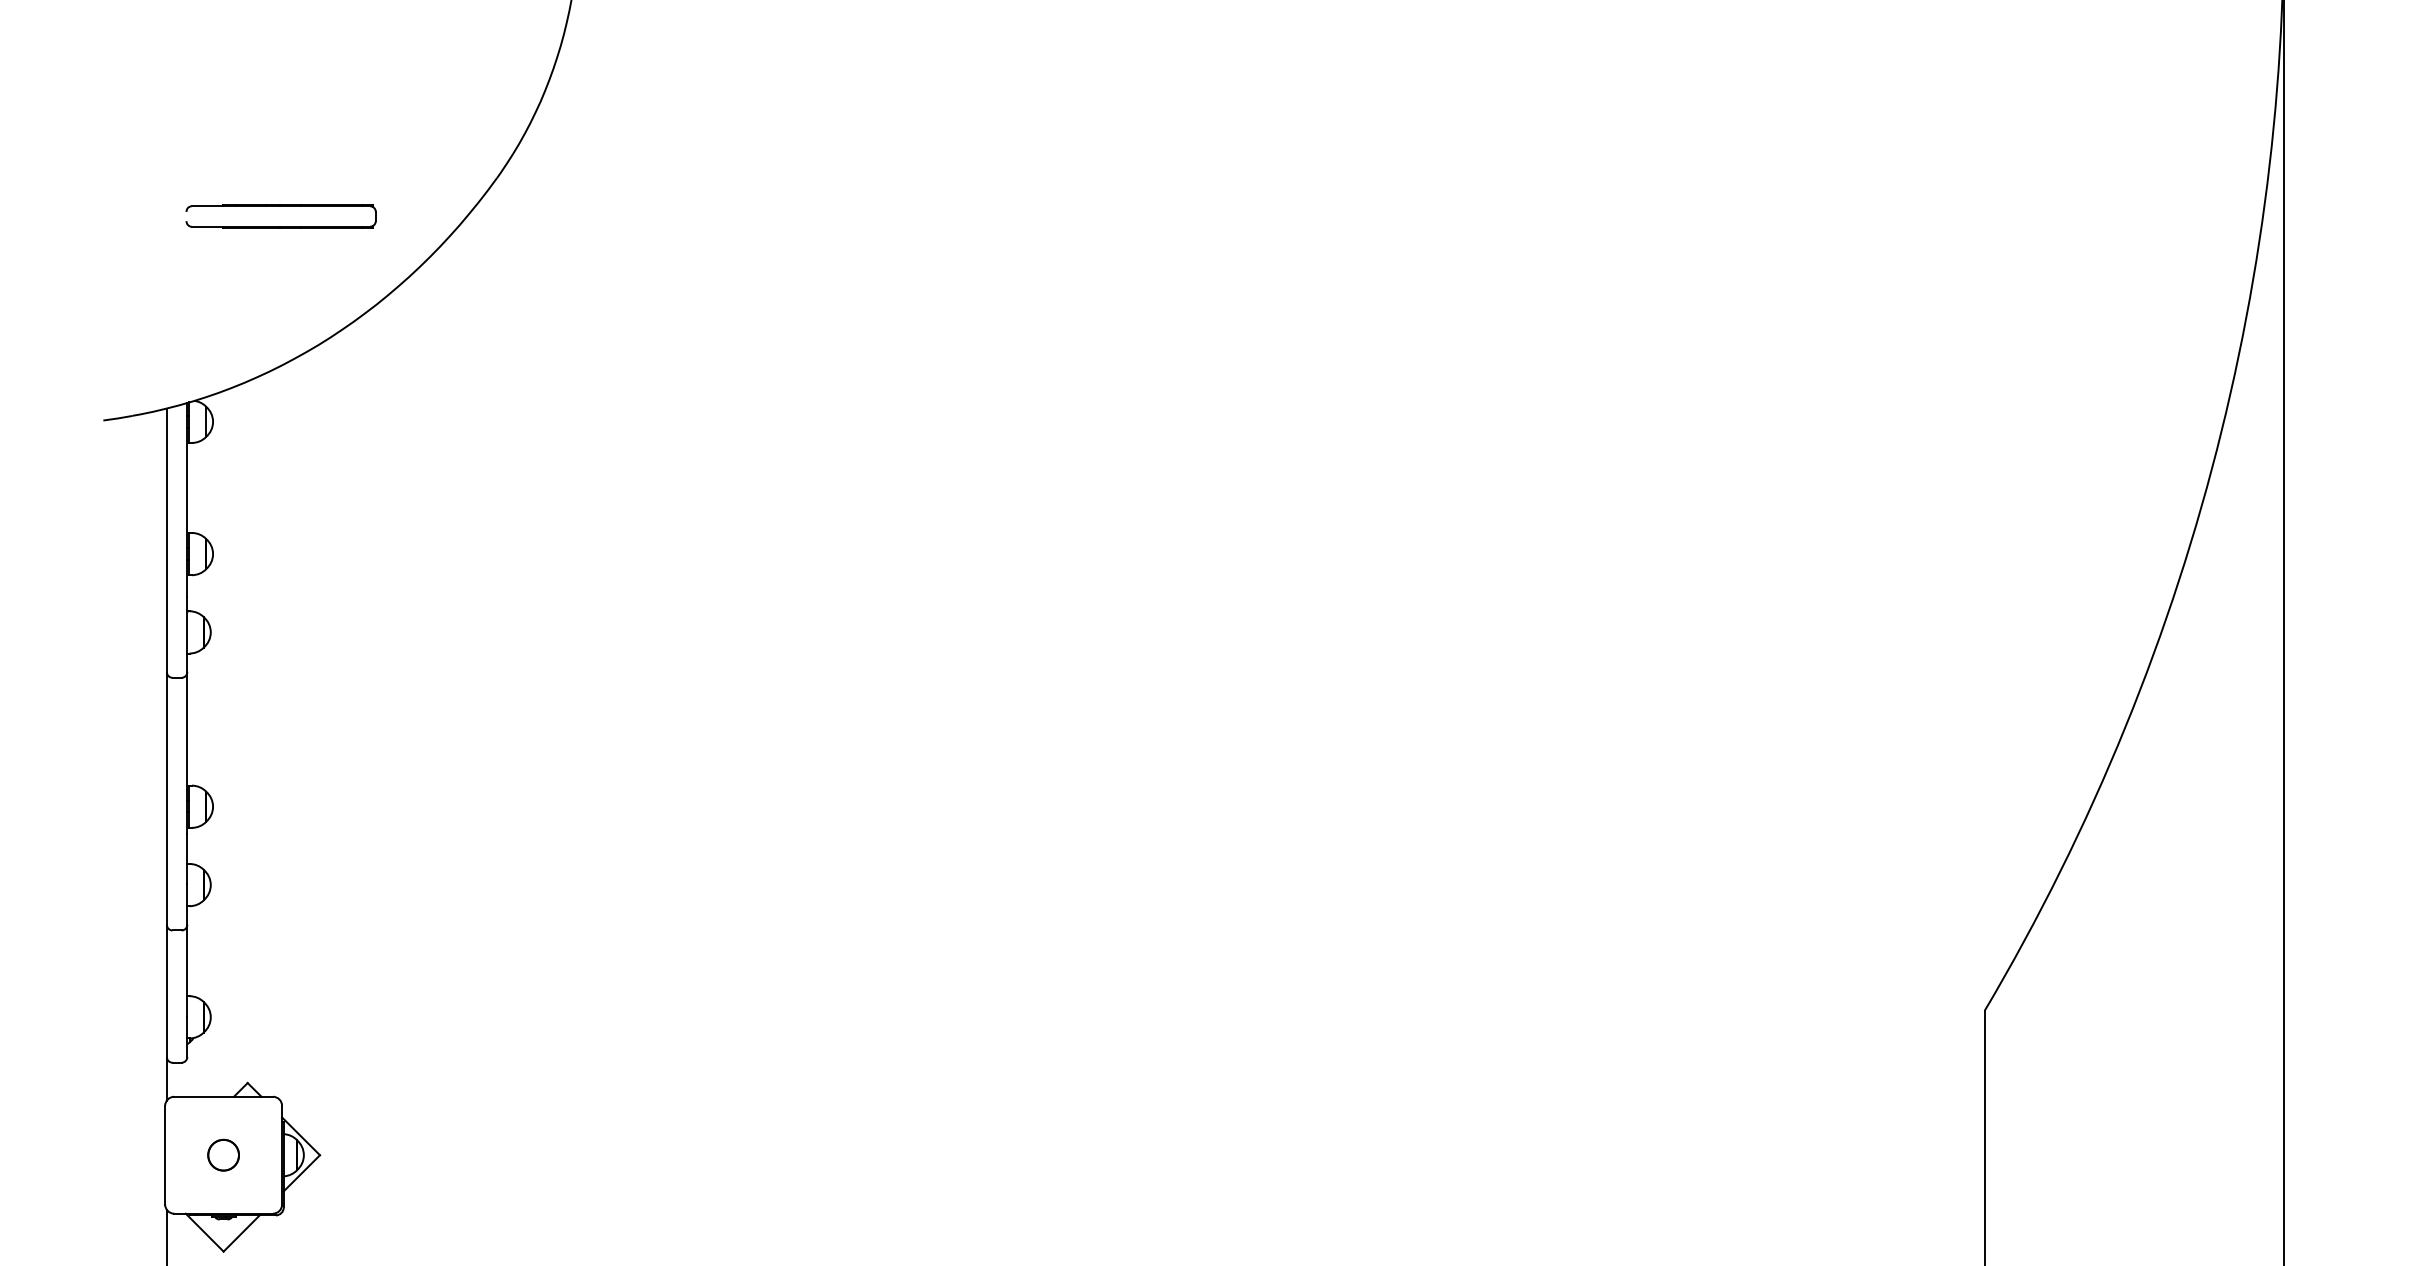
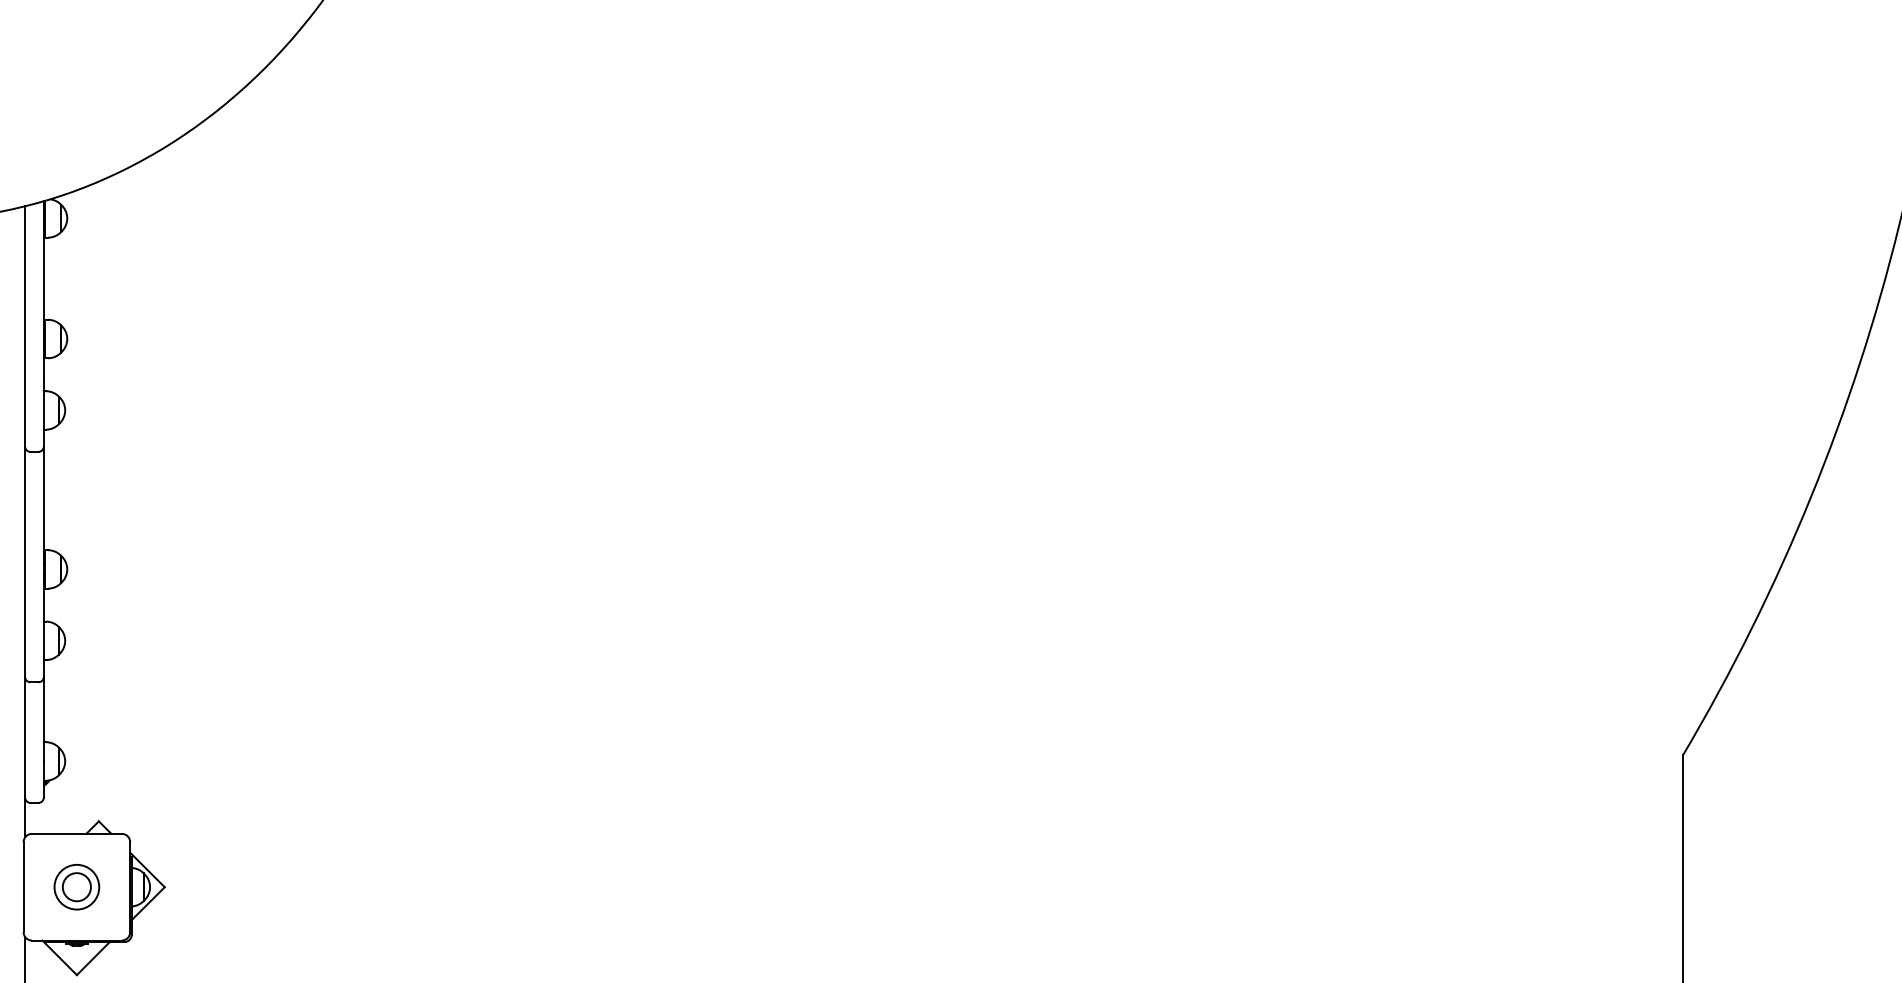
part: (280, 206) -> (128, 22), removed
circle: (223, 1154) -> (76, 886), size x1.6

